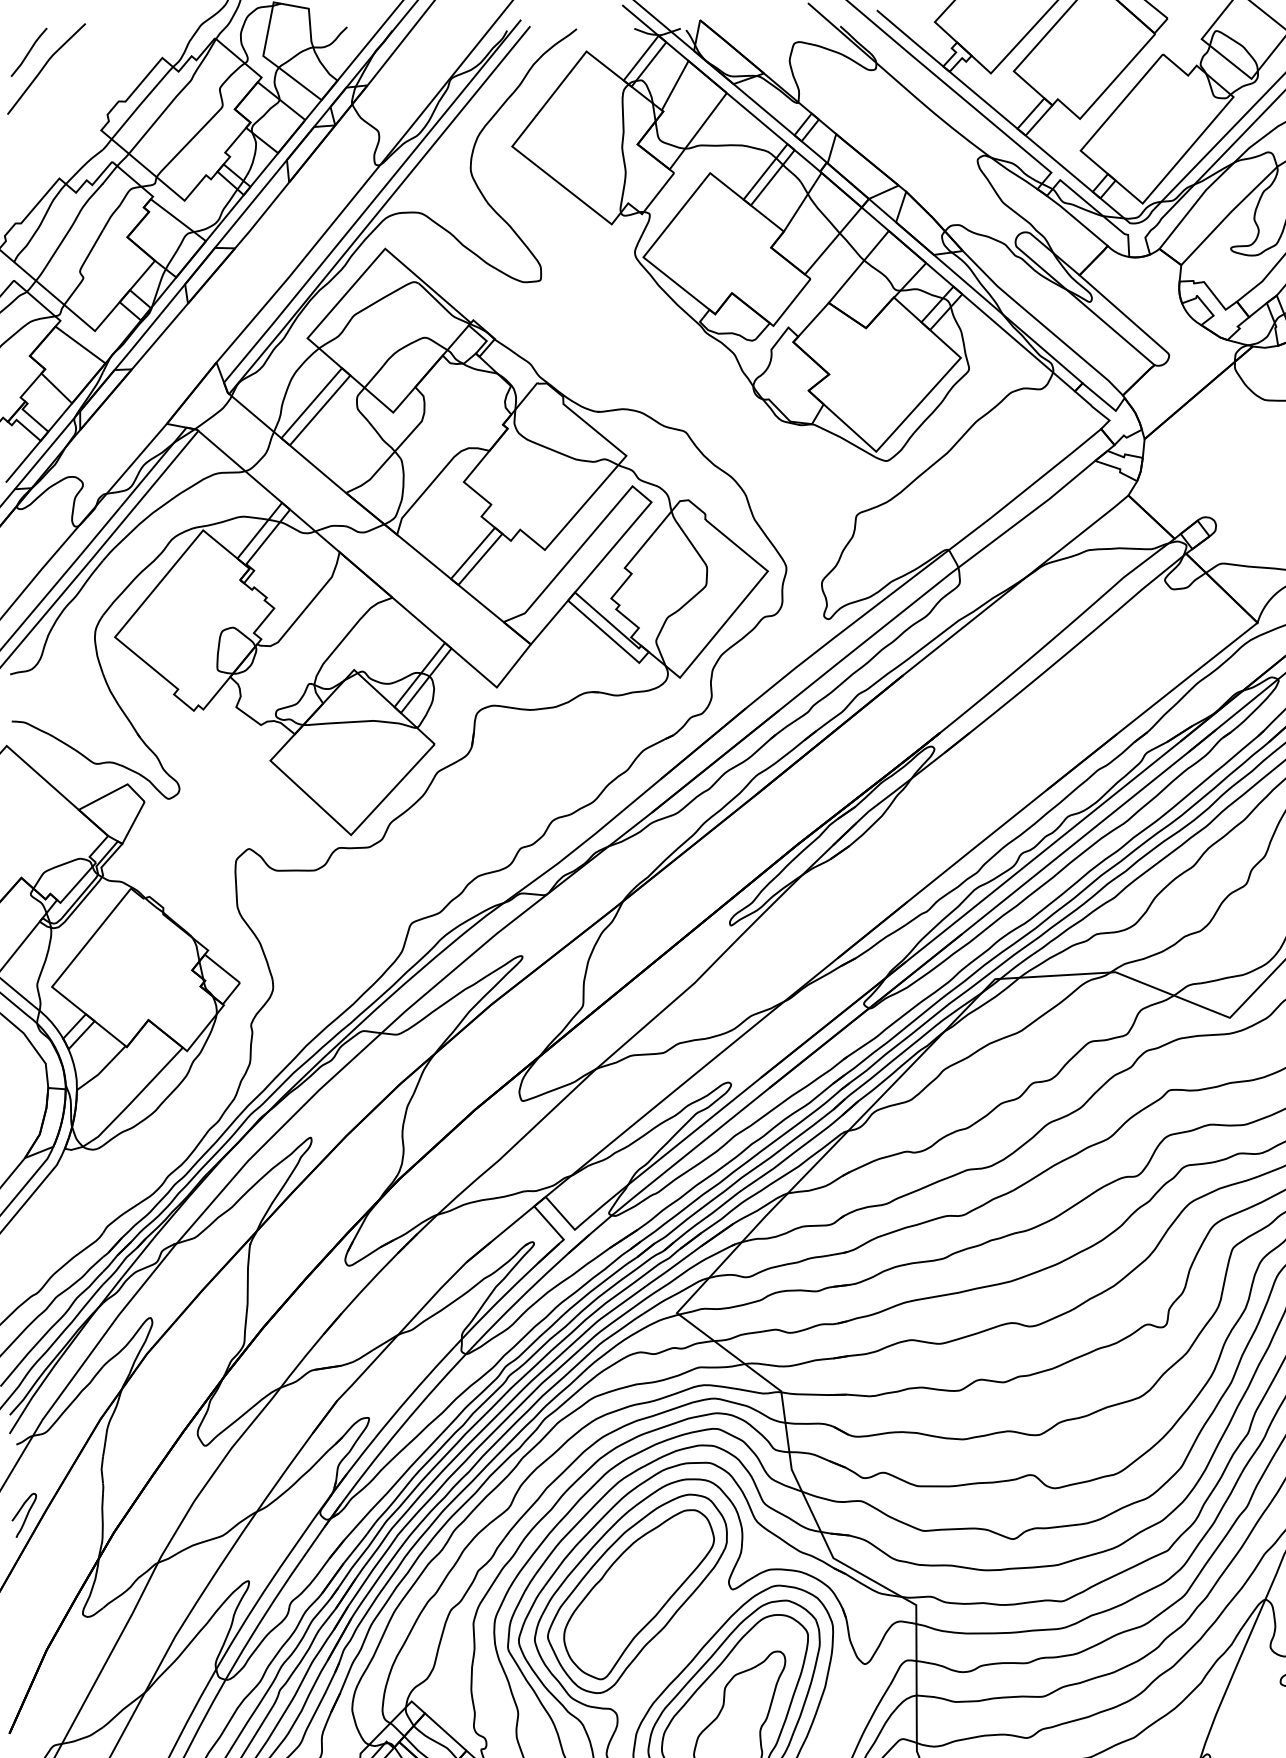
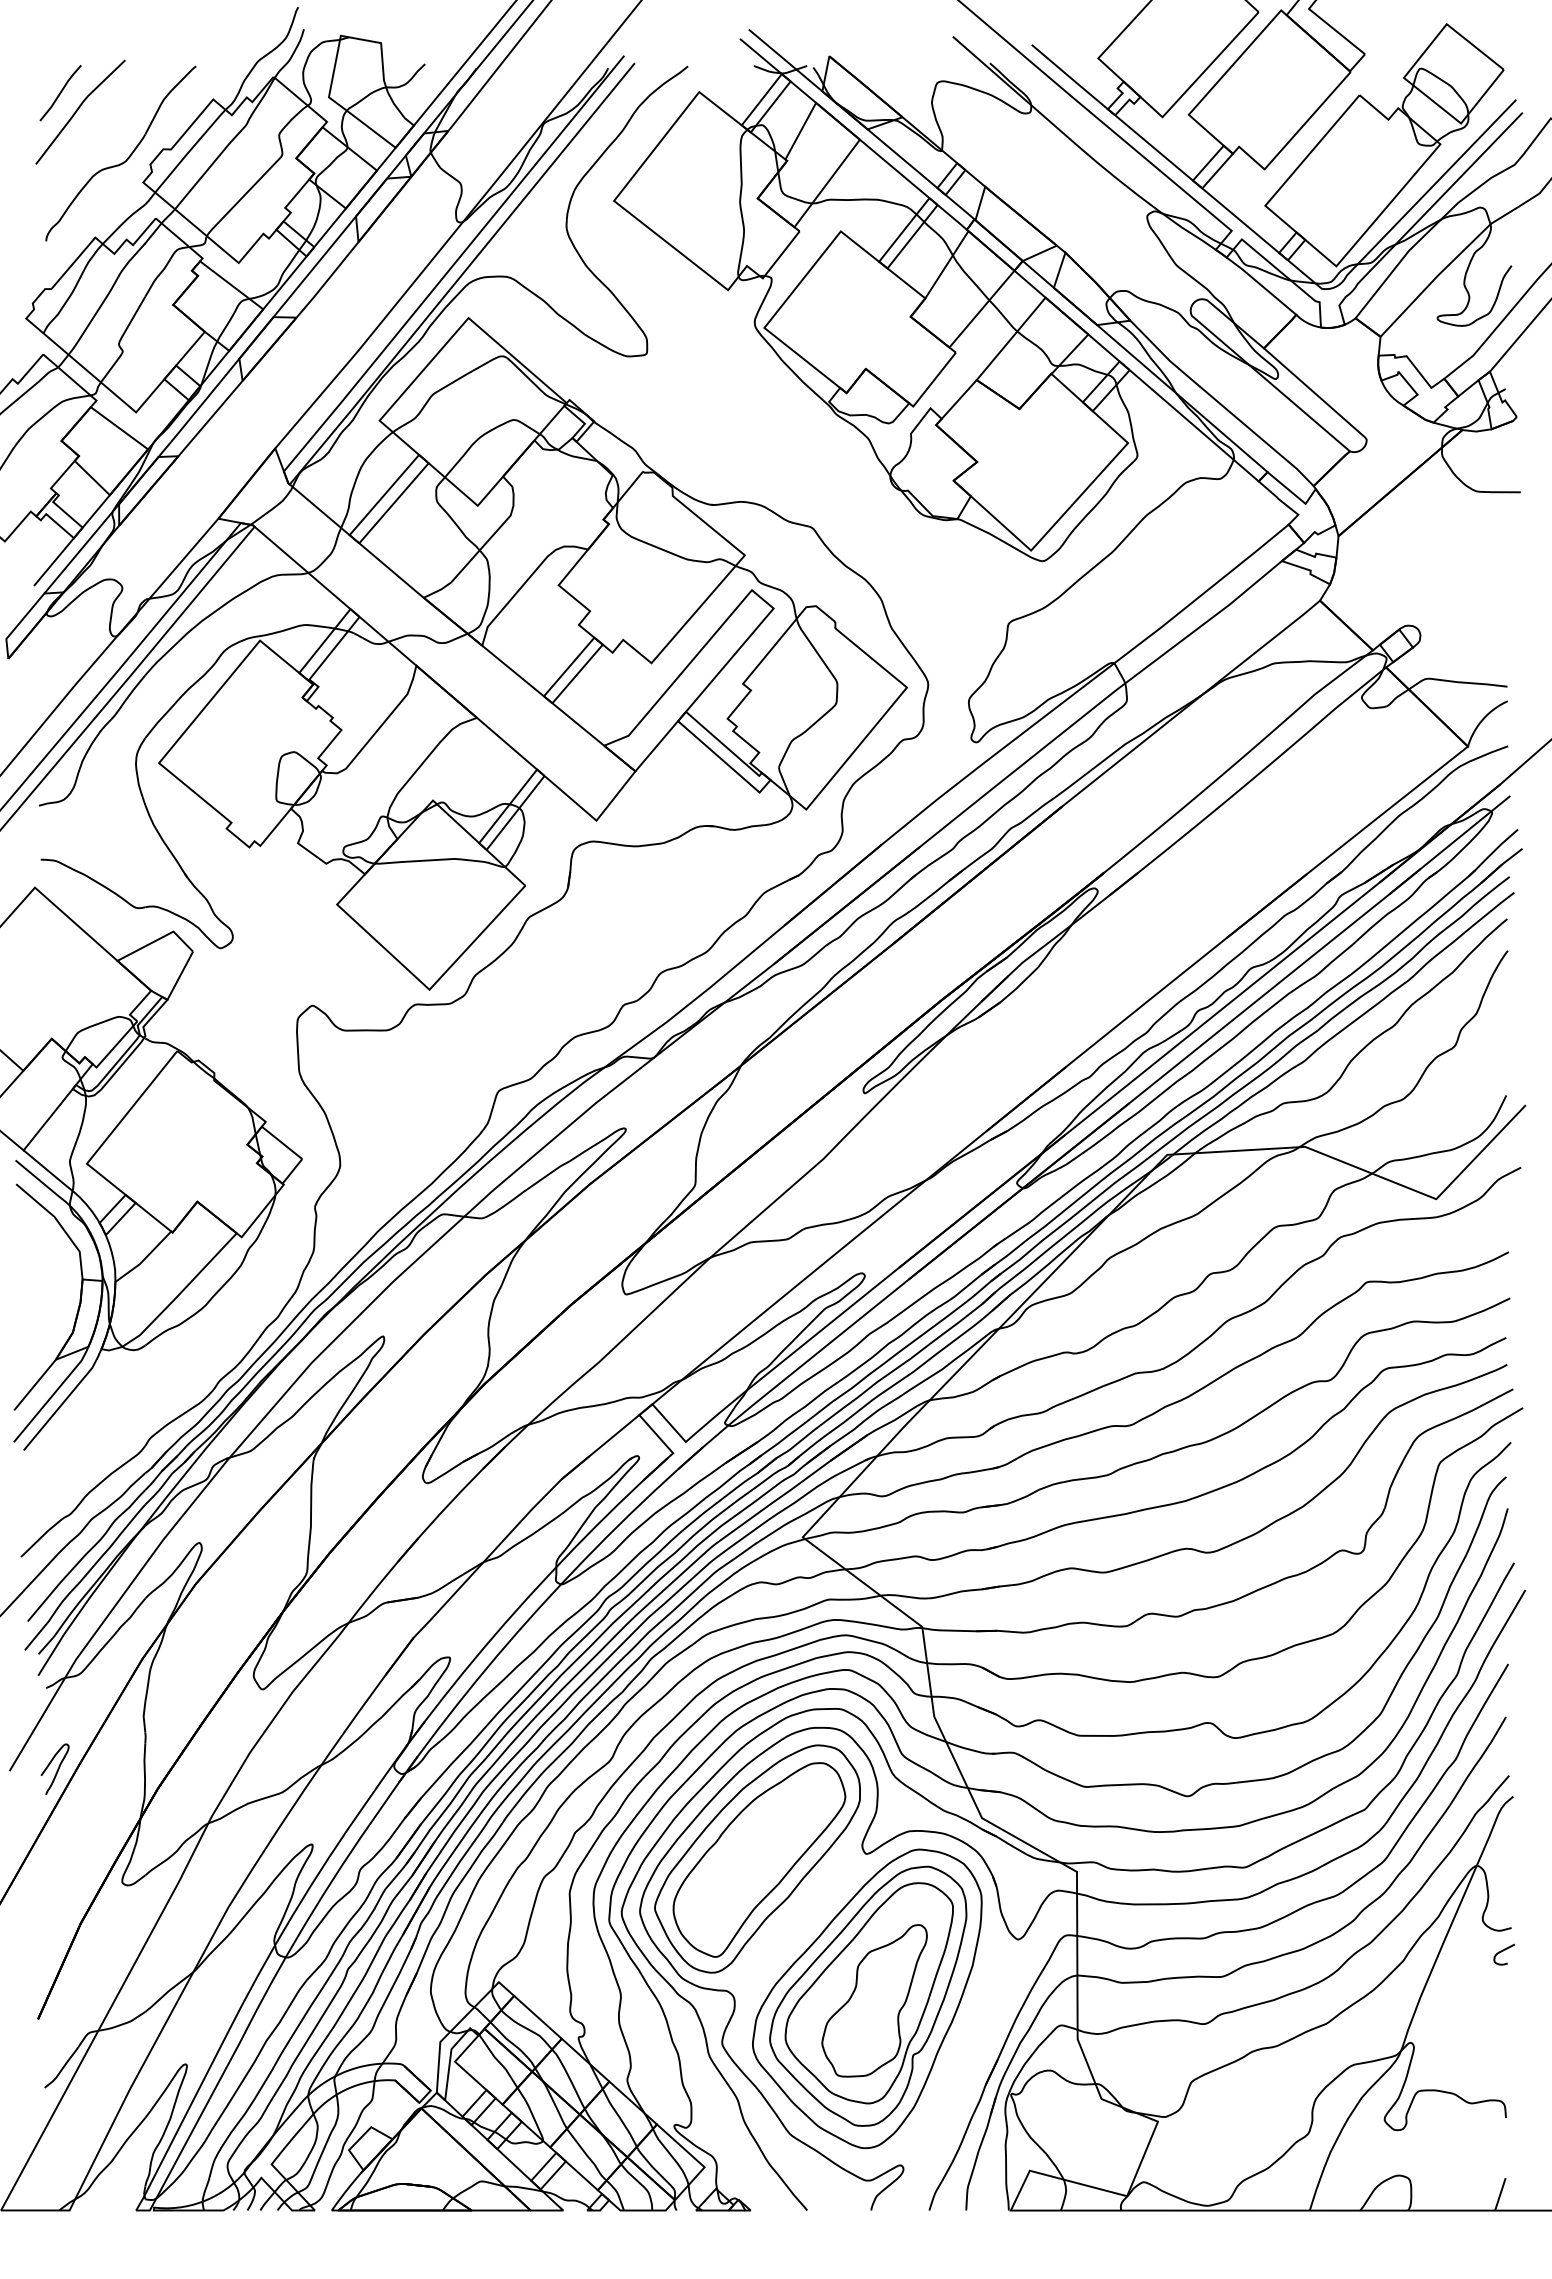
part: (87, 108) -> (127, 157), added

